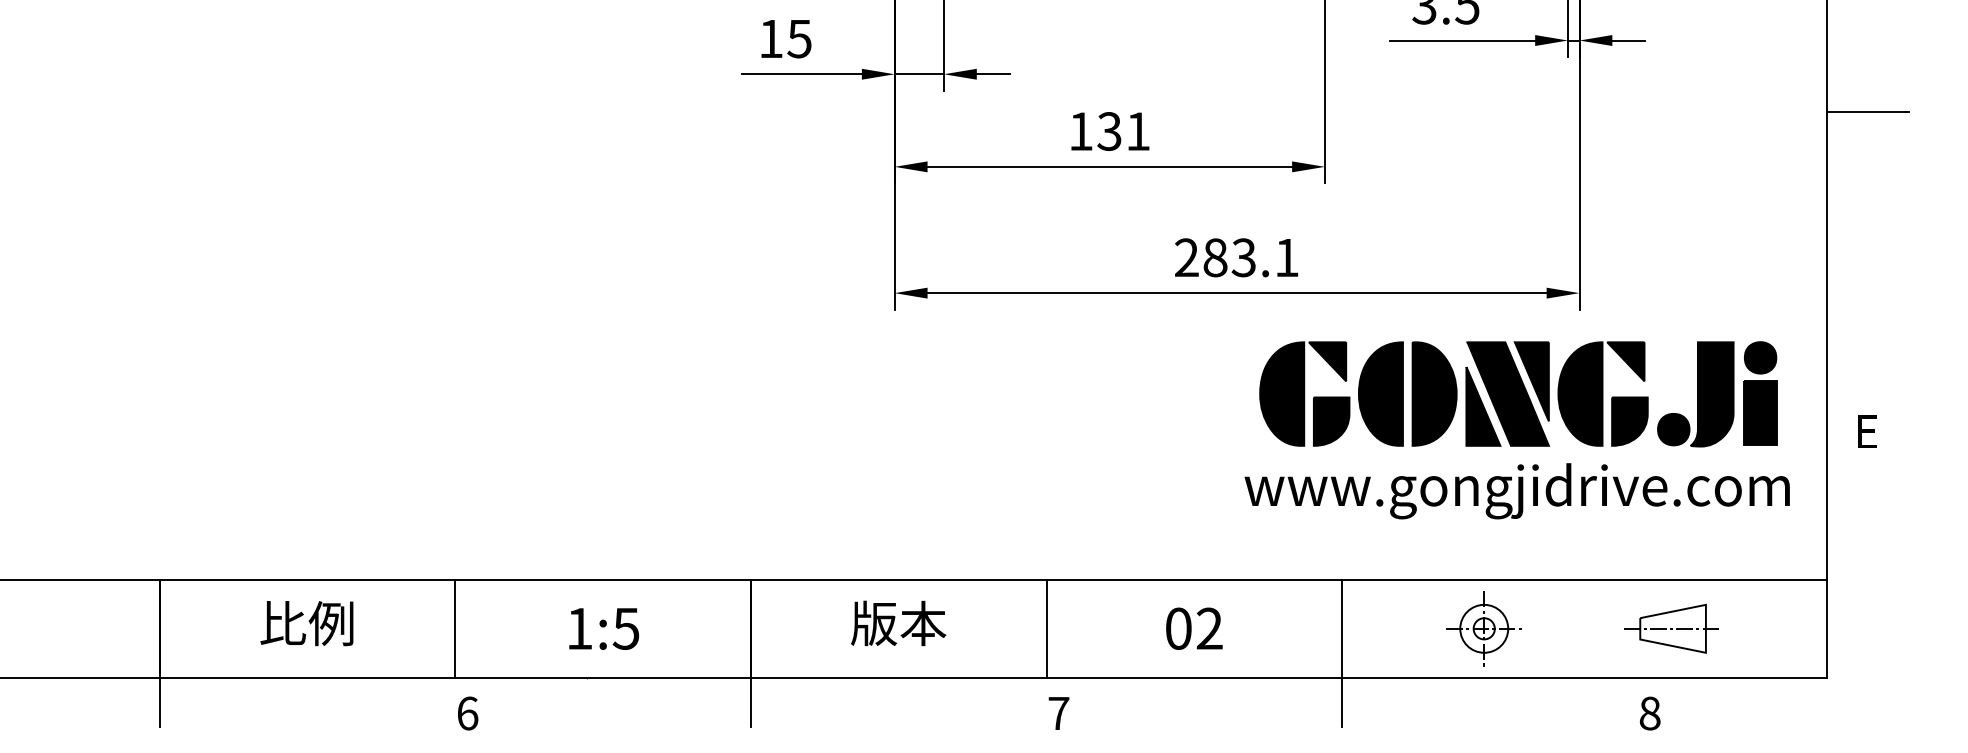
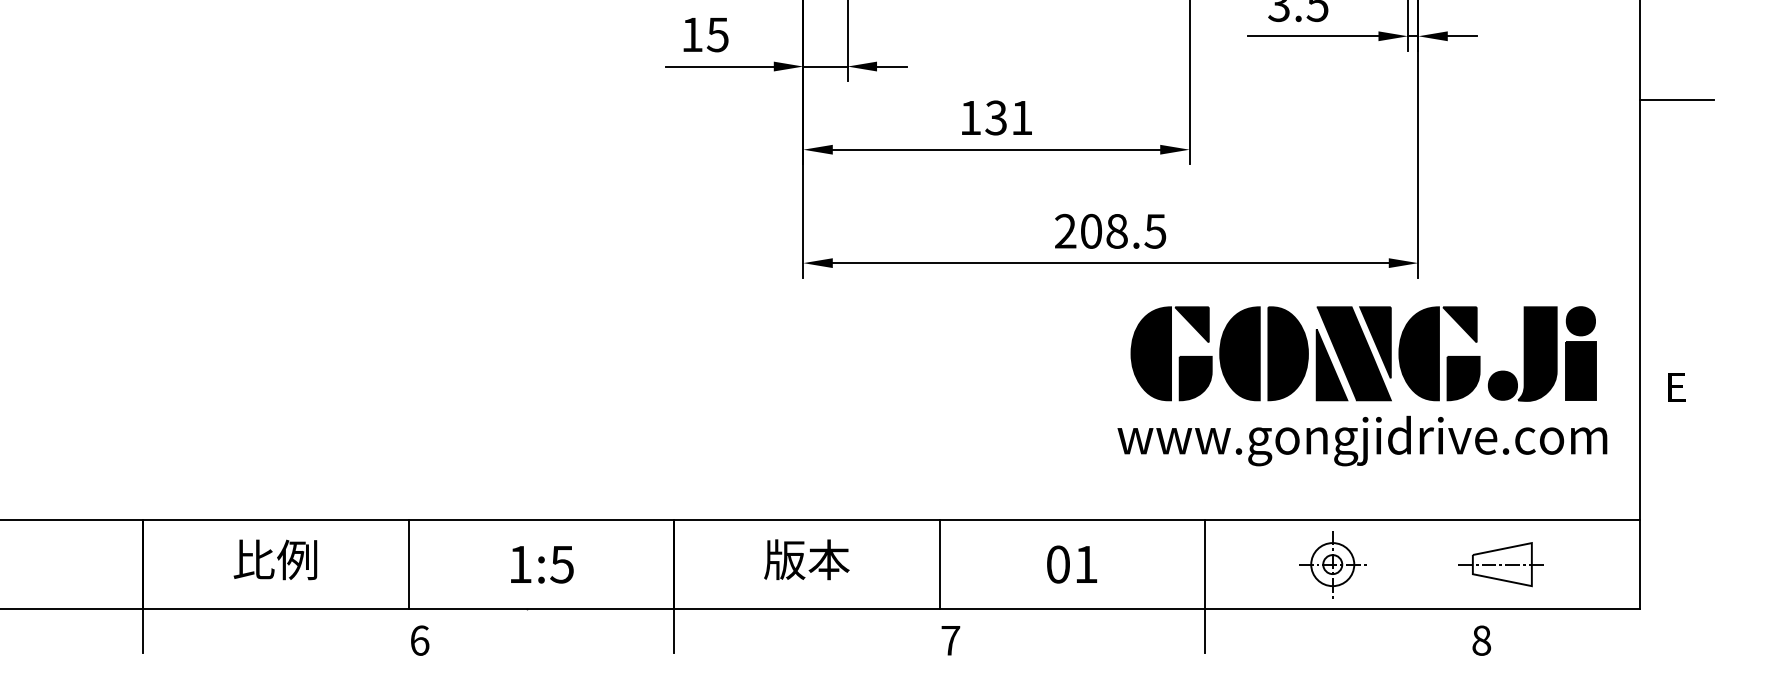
text: (1251, 256) -> (1123, 230), 283.1 -> 208.5
text: (1208, 627) -> (1085, 563), 02 -> 01

